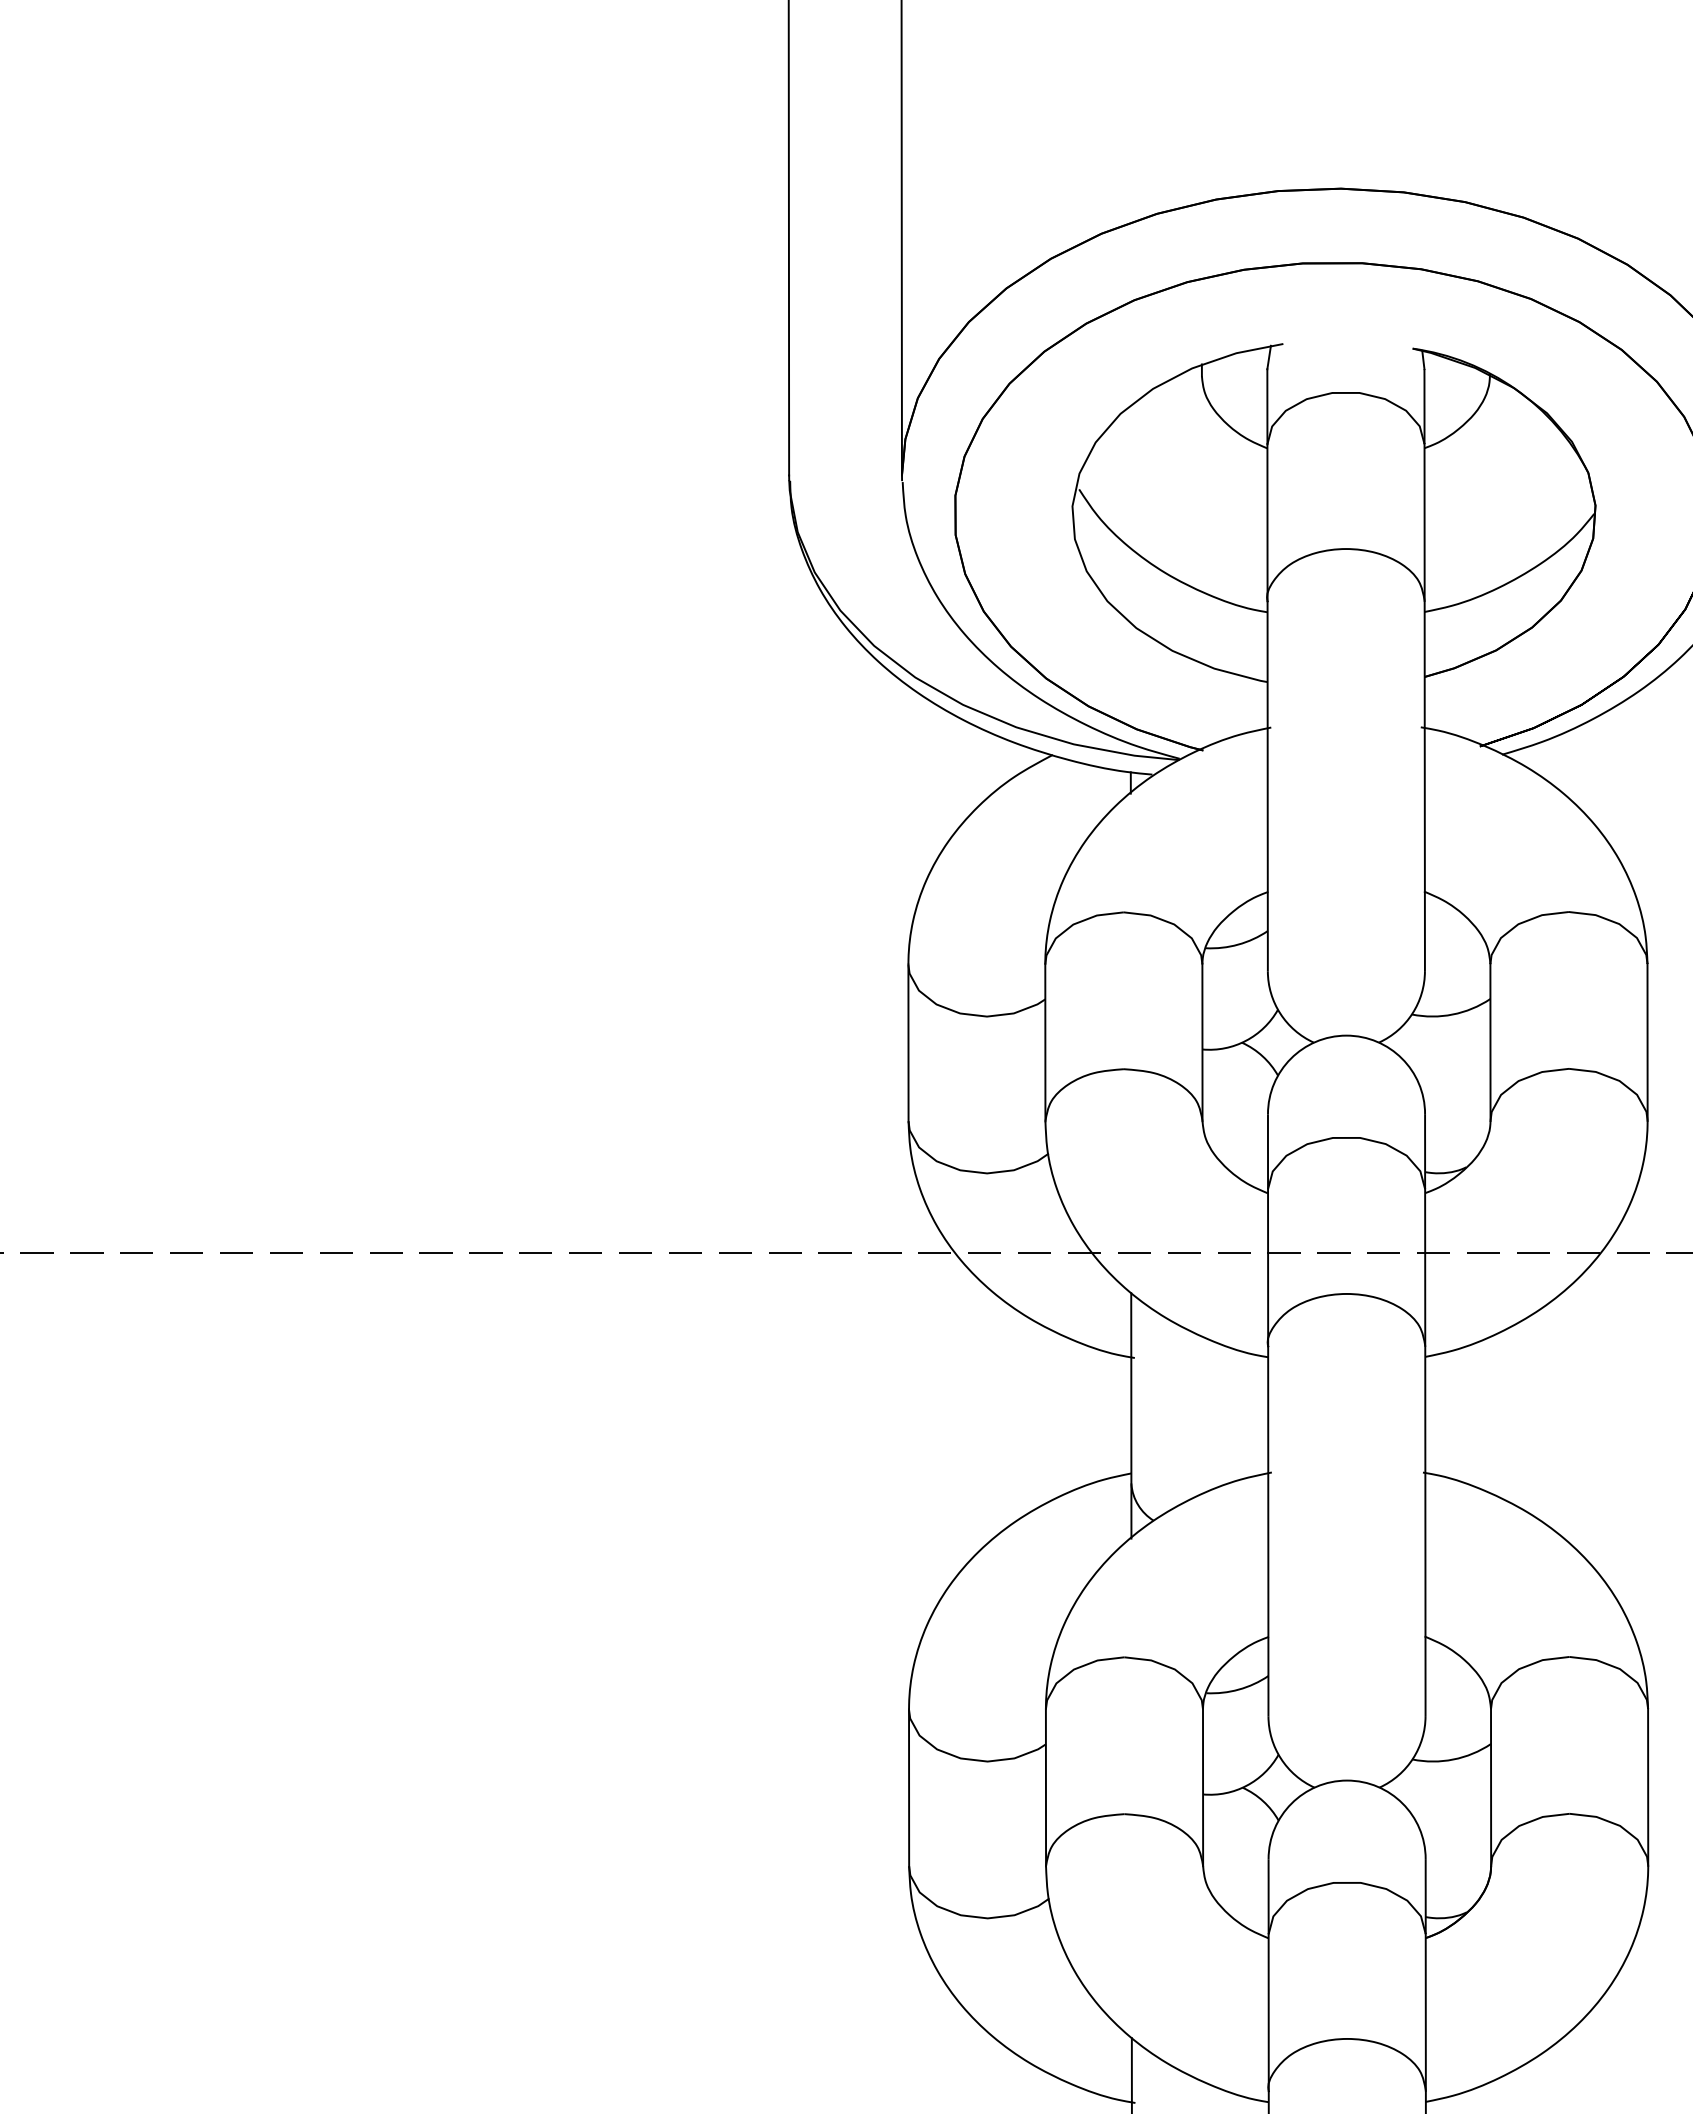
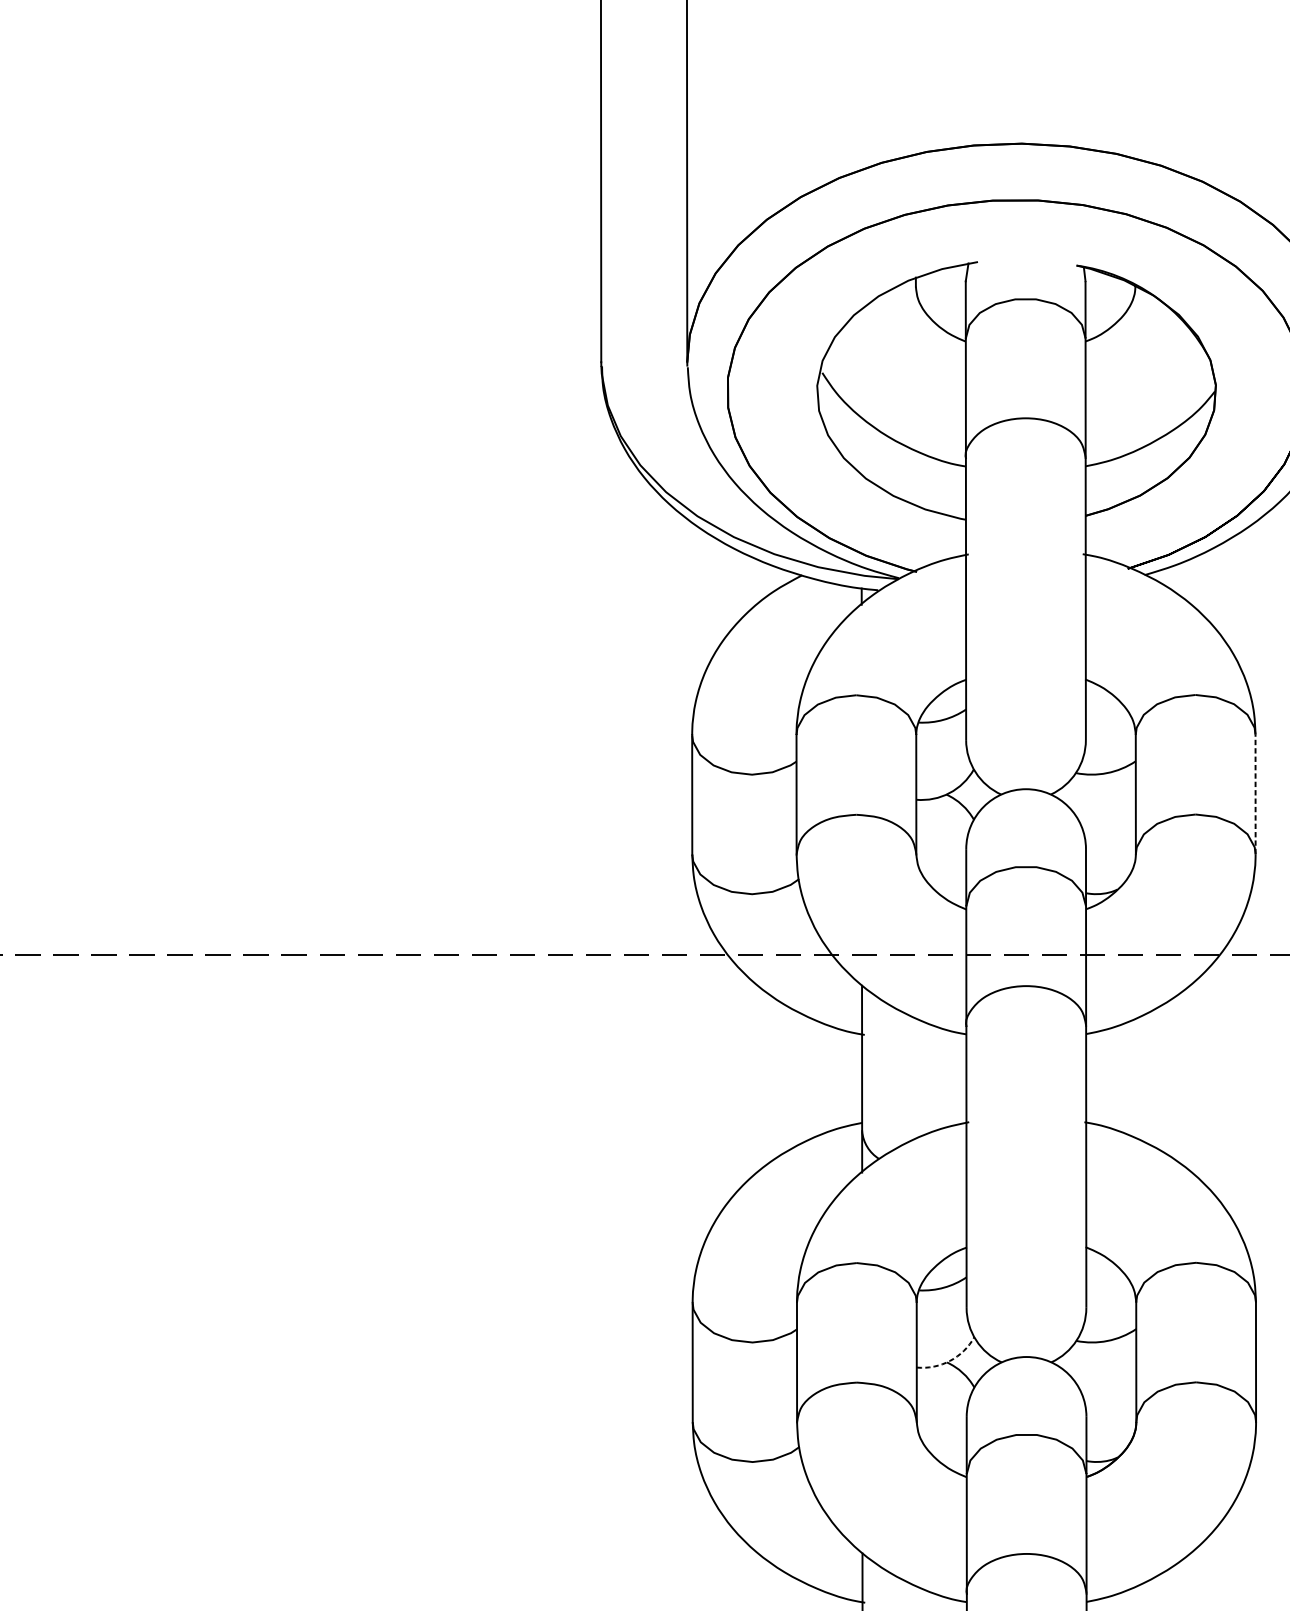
line: (1647, 1041) -> (1255, 793), solid -> dashed
arc: (1246, 1785) -> (949, 1360), solid -> dashed

